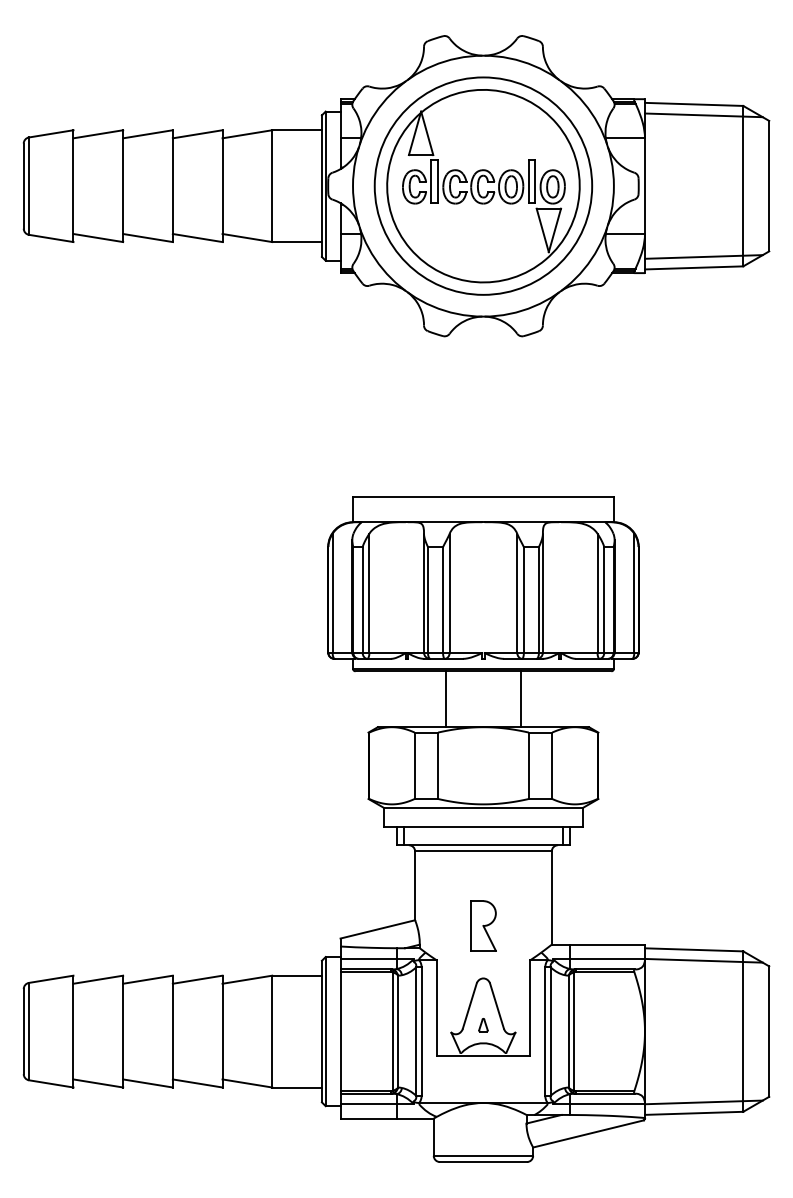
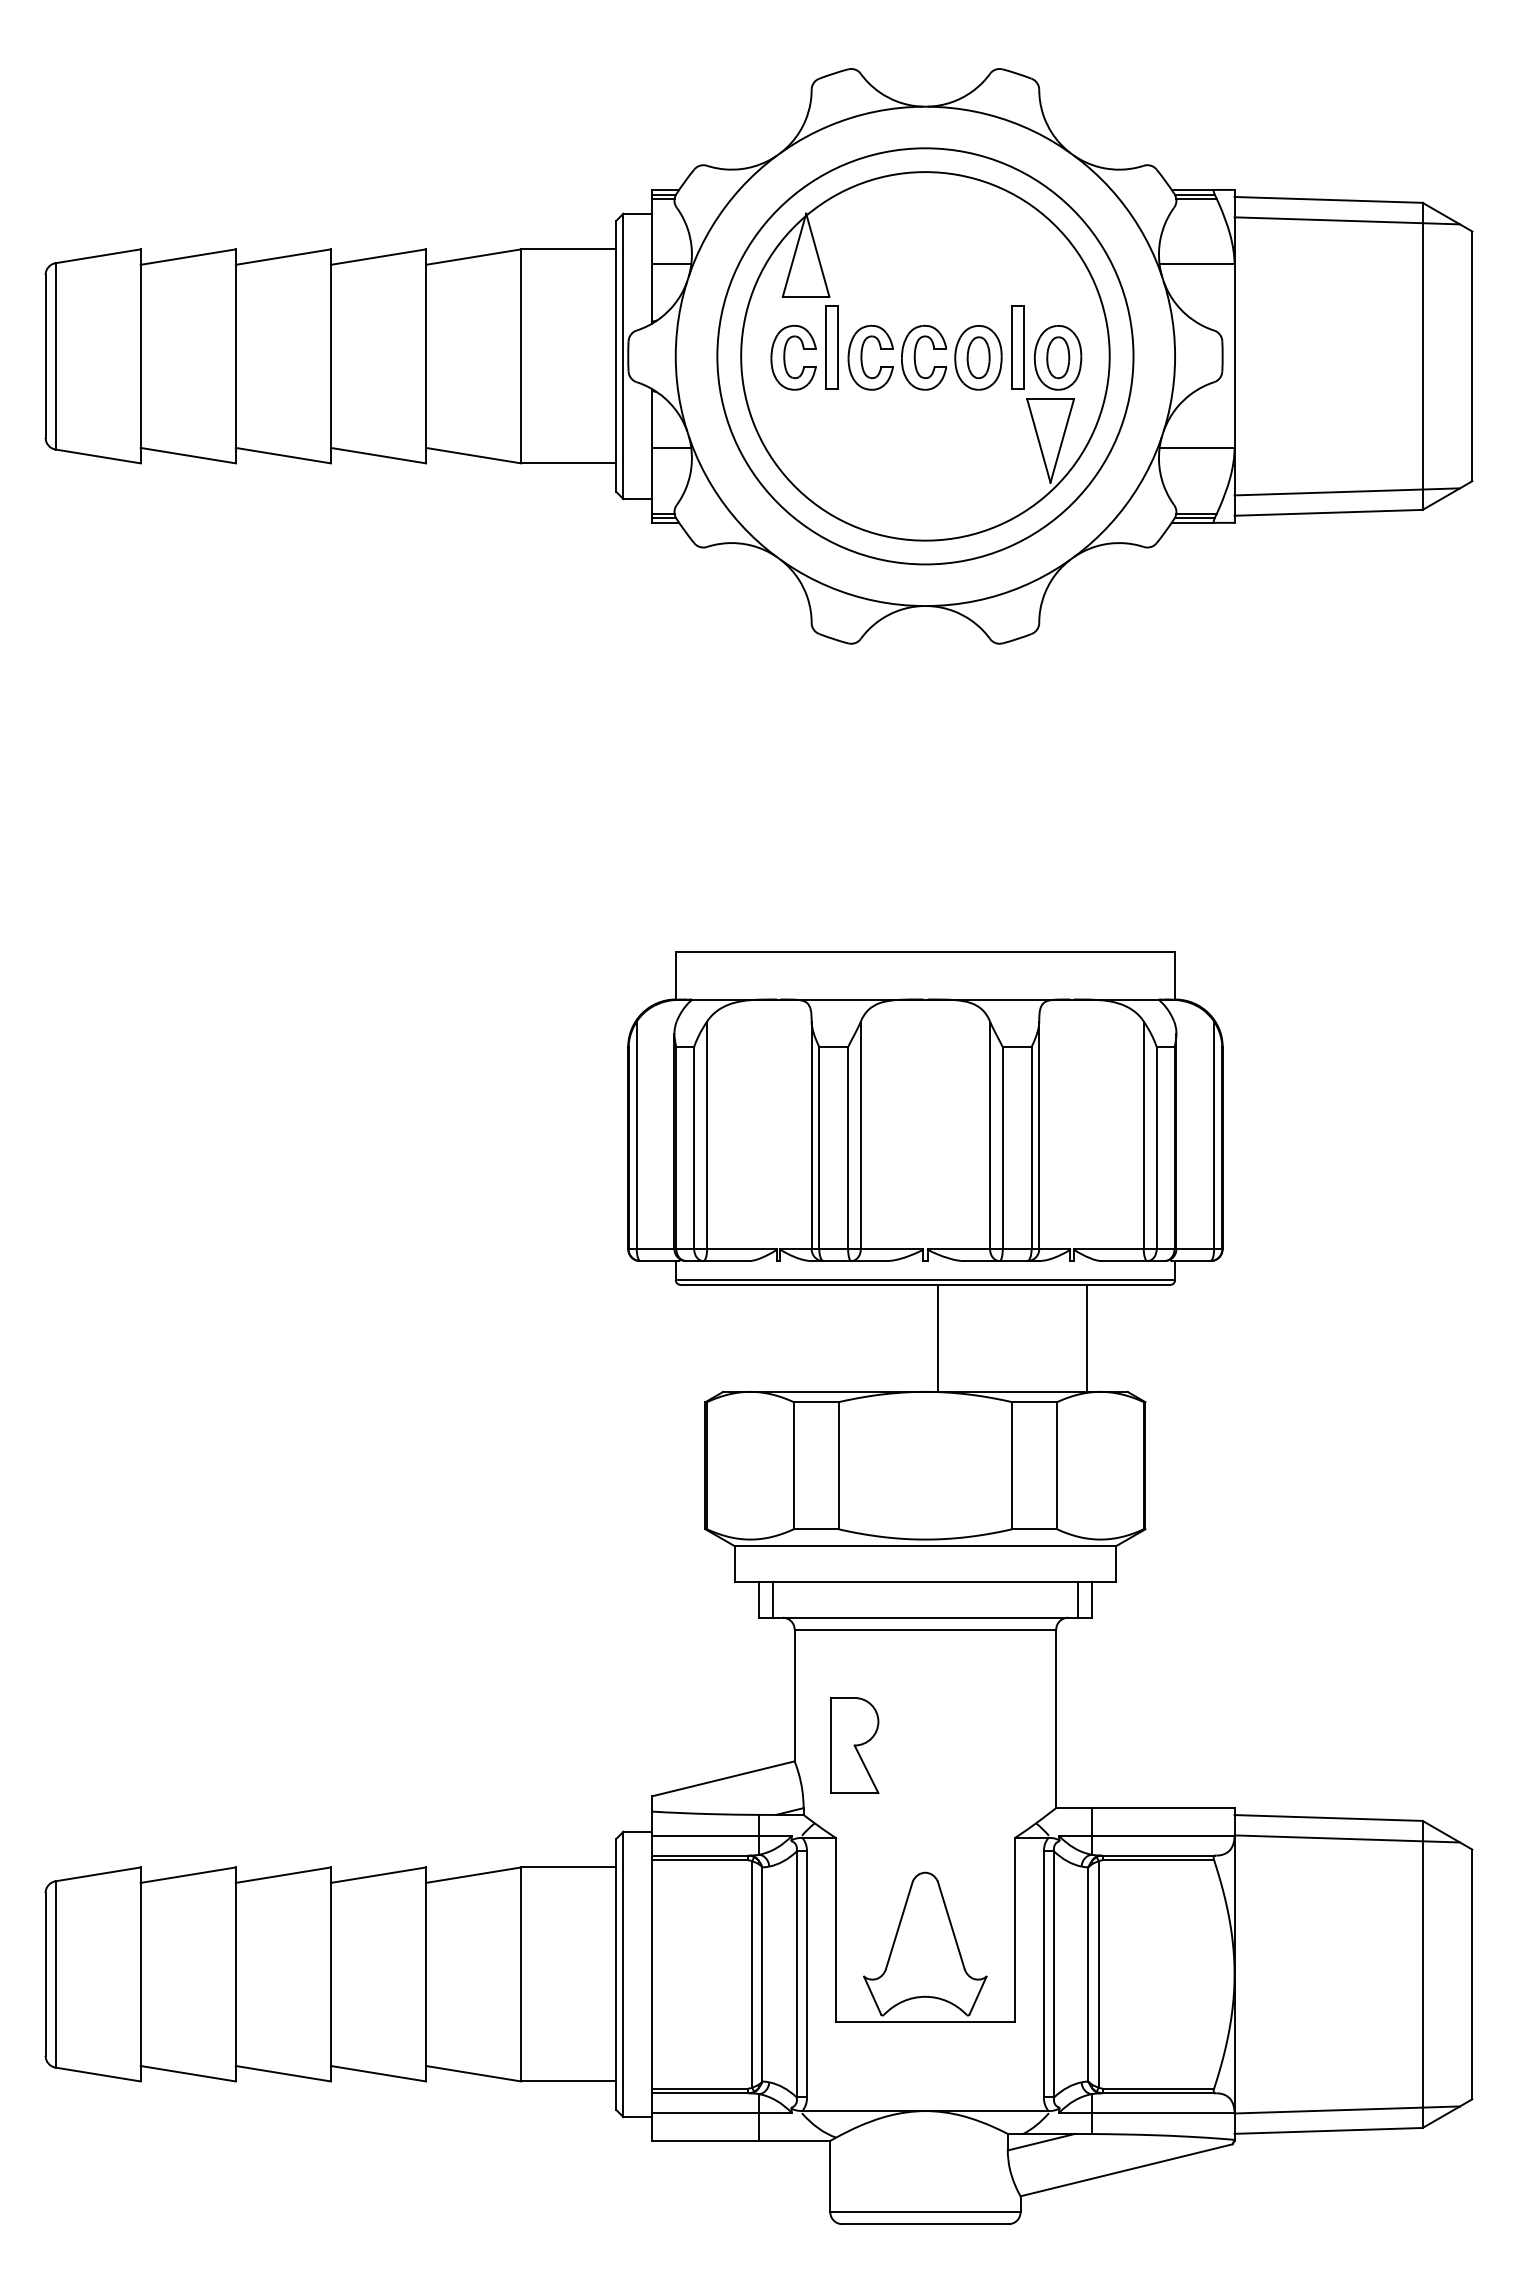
line: (446, 699) -> (938, 1338), moved
line: (520, 699) -> (1086, 1338), moved
part: (483, 925) -> (854, 1744), moved
part: (483, 1025) -> (925, 1962), removed

